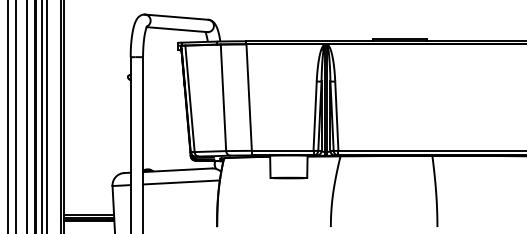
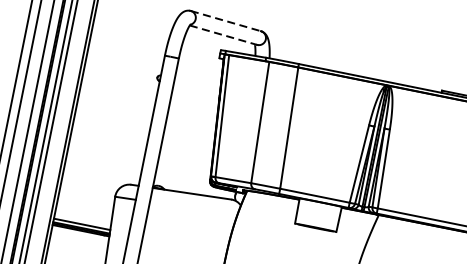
line: (176, 17) -> (225, 21), solid -> dashed
line: (177, 29) -> (223, 35), solid -> dashed
line: (181, 182) -> (193, 208), removed

